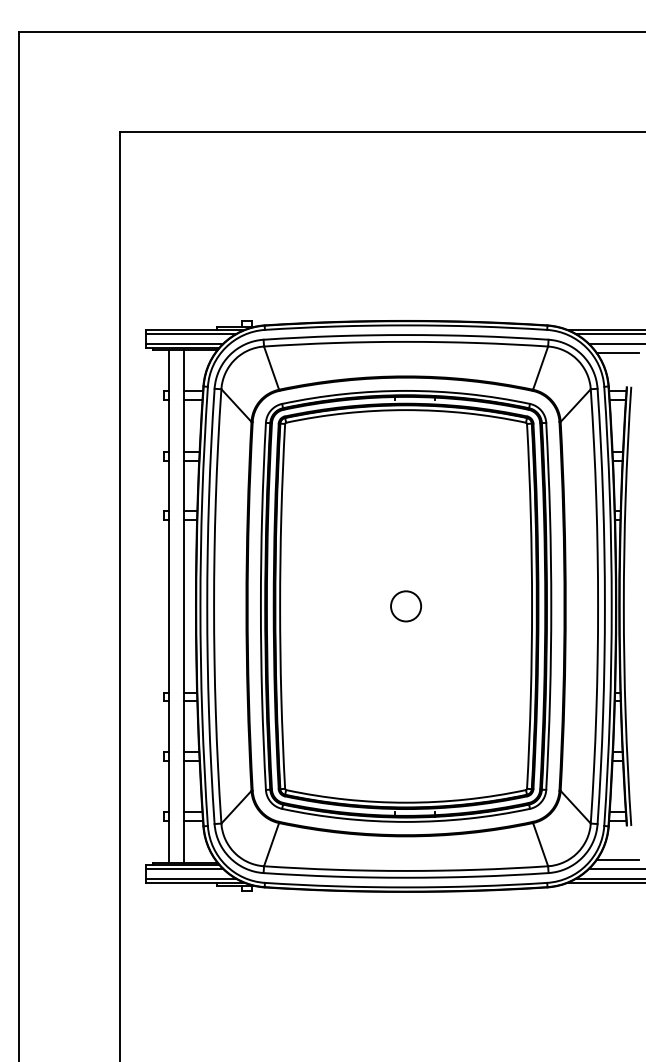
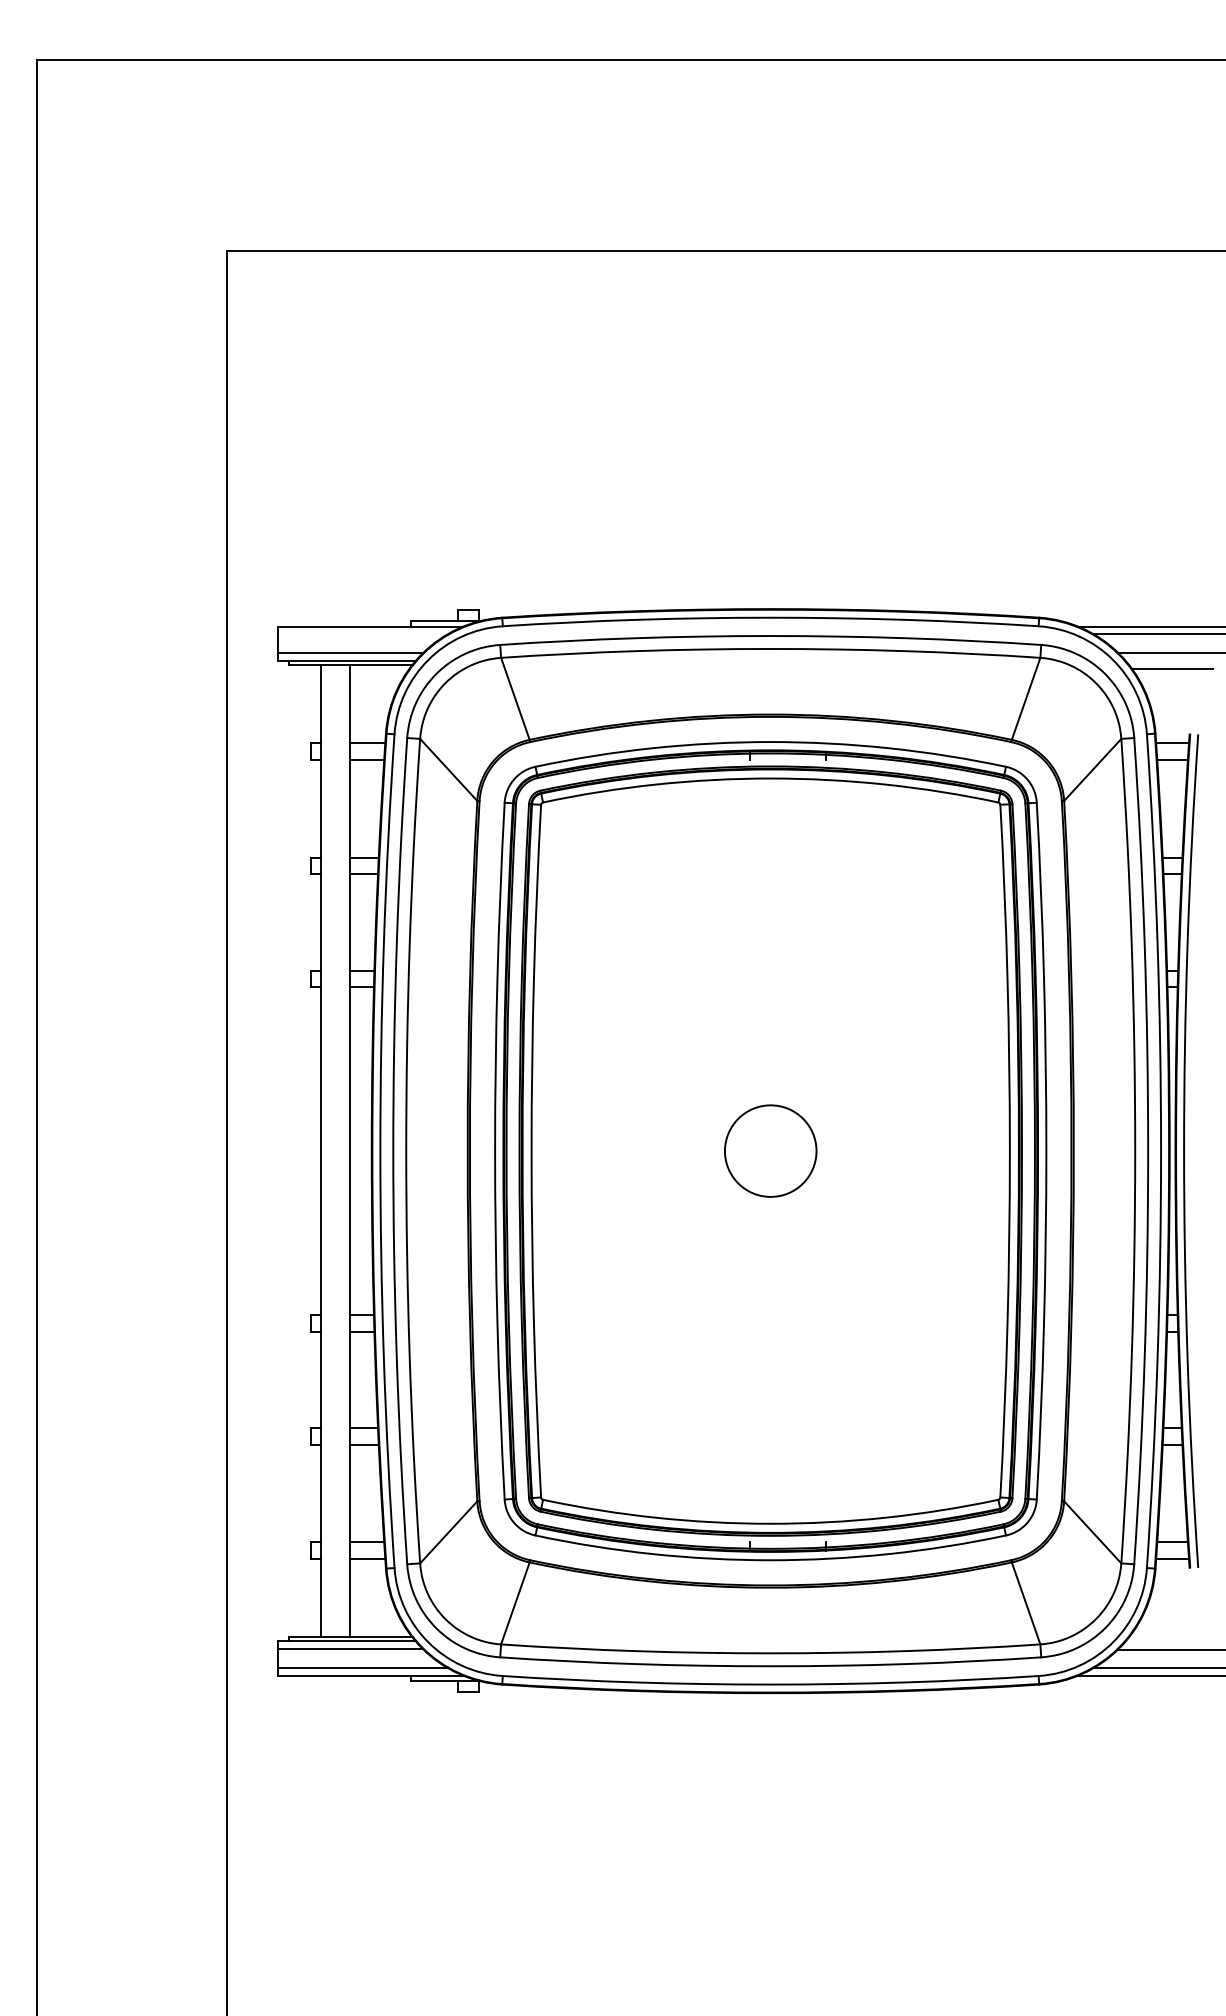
line: (190, 334) -> (361, 634), removed
circle: (406, 606) -> (771, 1151), size x1.6
line: (617, 860) -> (1172, 1633), removed

